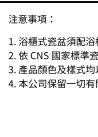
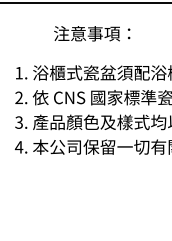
text: (30, 18) -> (92, 32), moved

